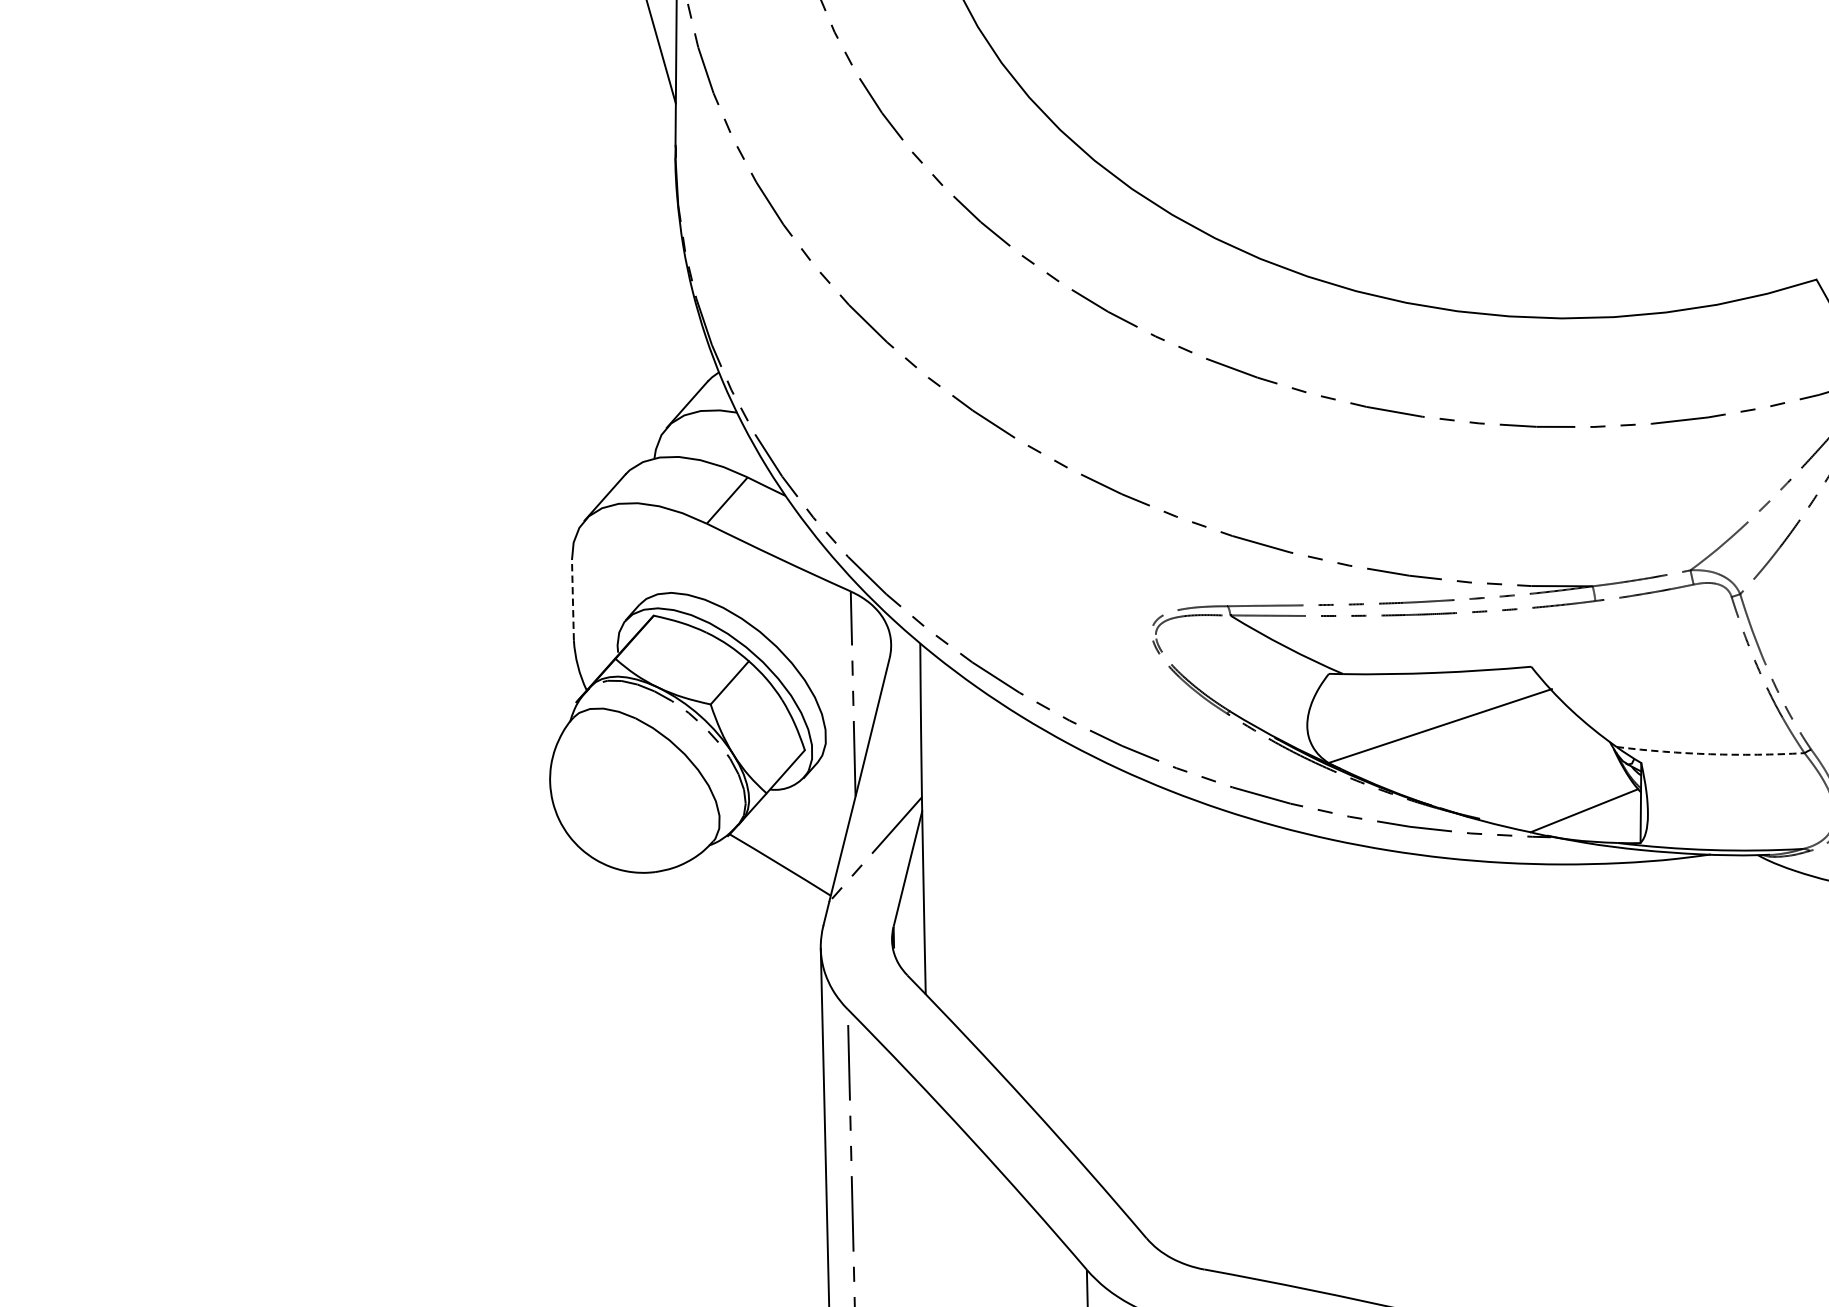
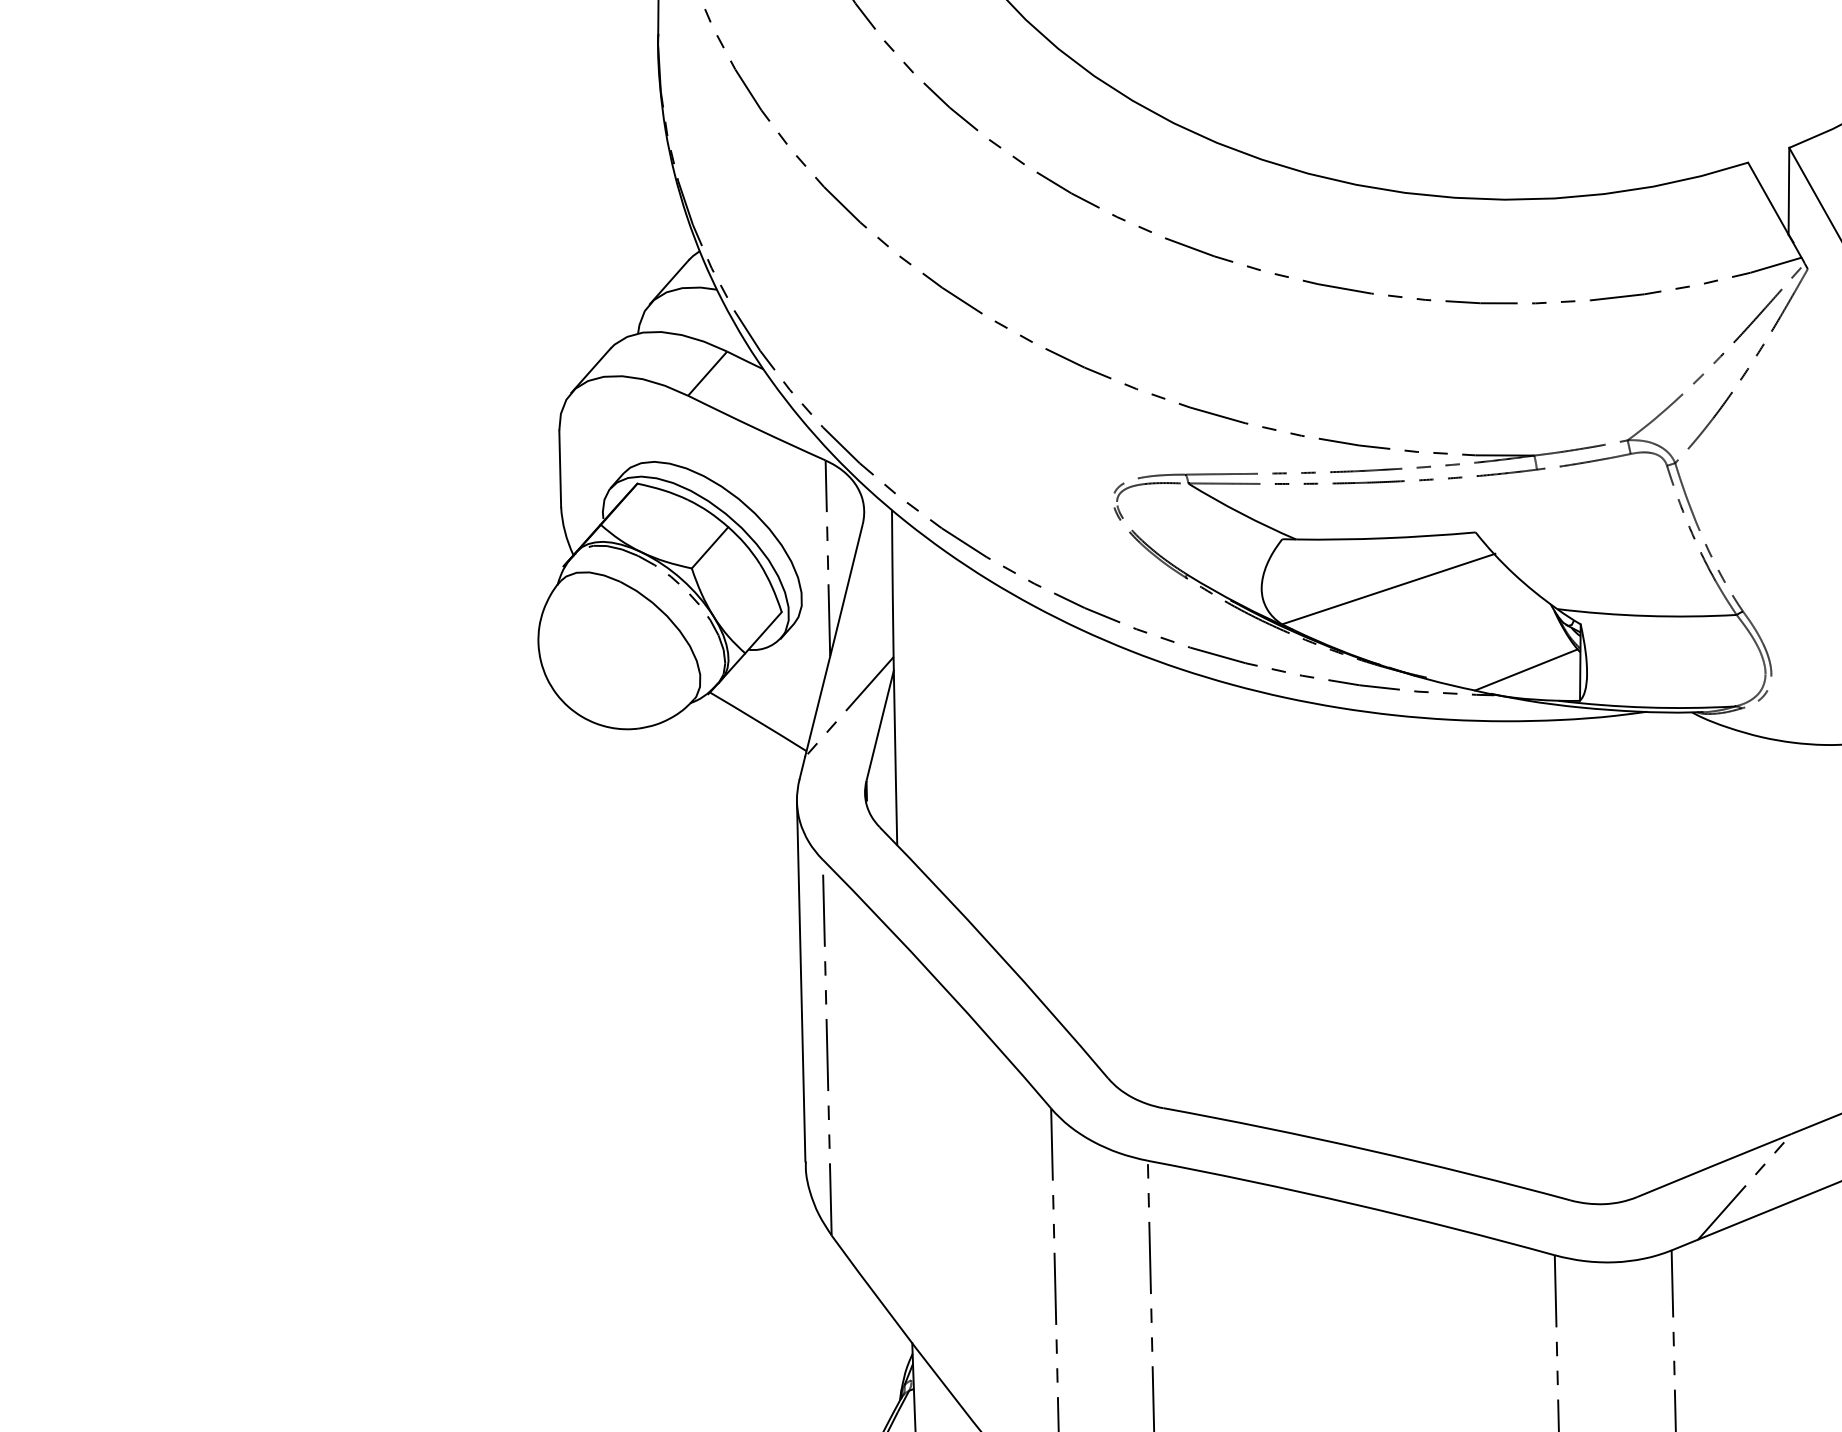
line: (573, 599) -> (560, 468), dashed -> solid
arc: (1710, 753) -> (1646, 615), dashed -> solid

